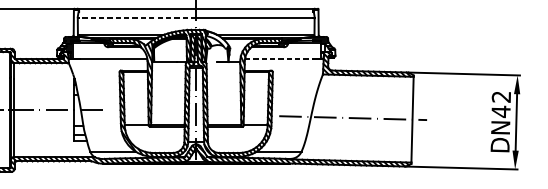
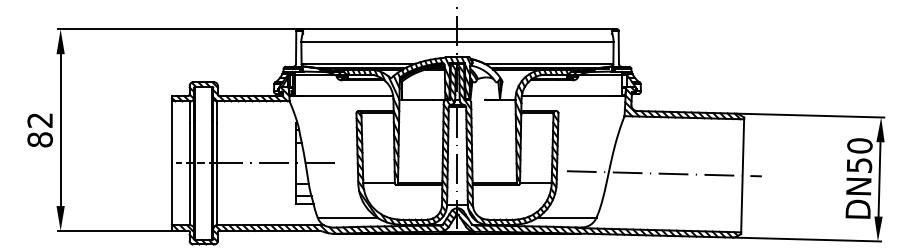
line: (136, 18) -> (378, 42), dashed -> solid
line: (281, 59) -> (569, 96), dashed -> solid
text: (501, 104) -> (859, 155), DN42 -> DN50

